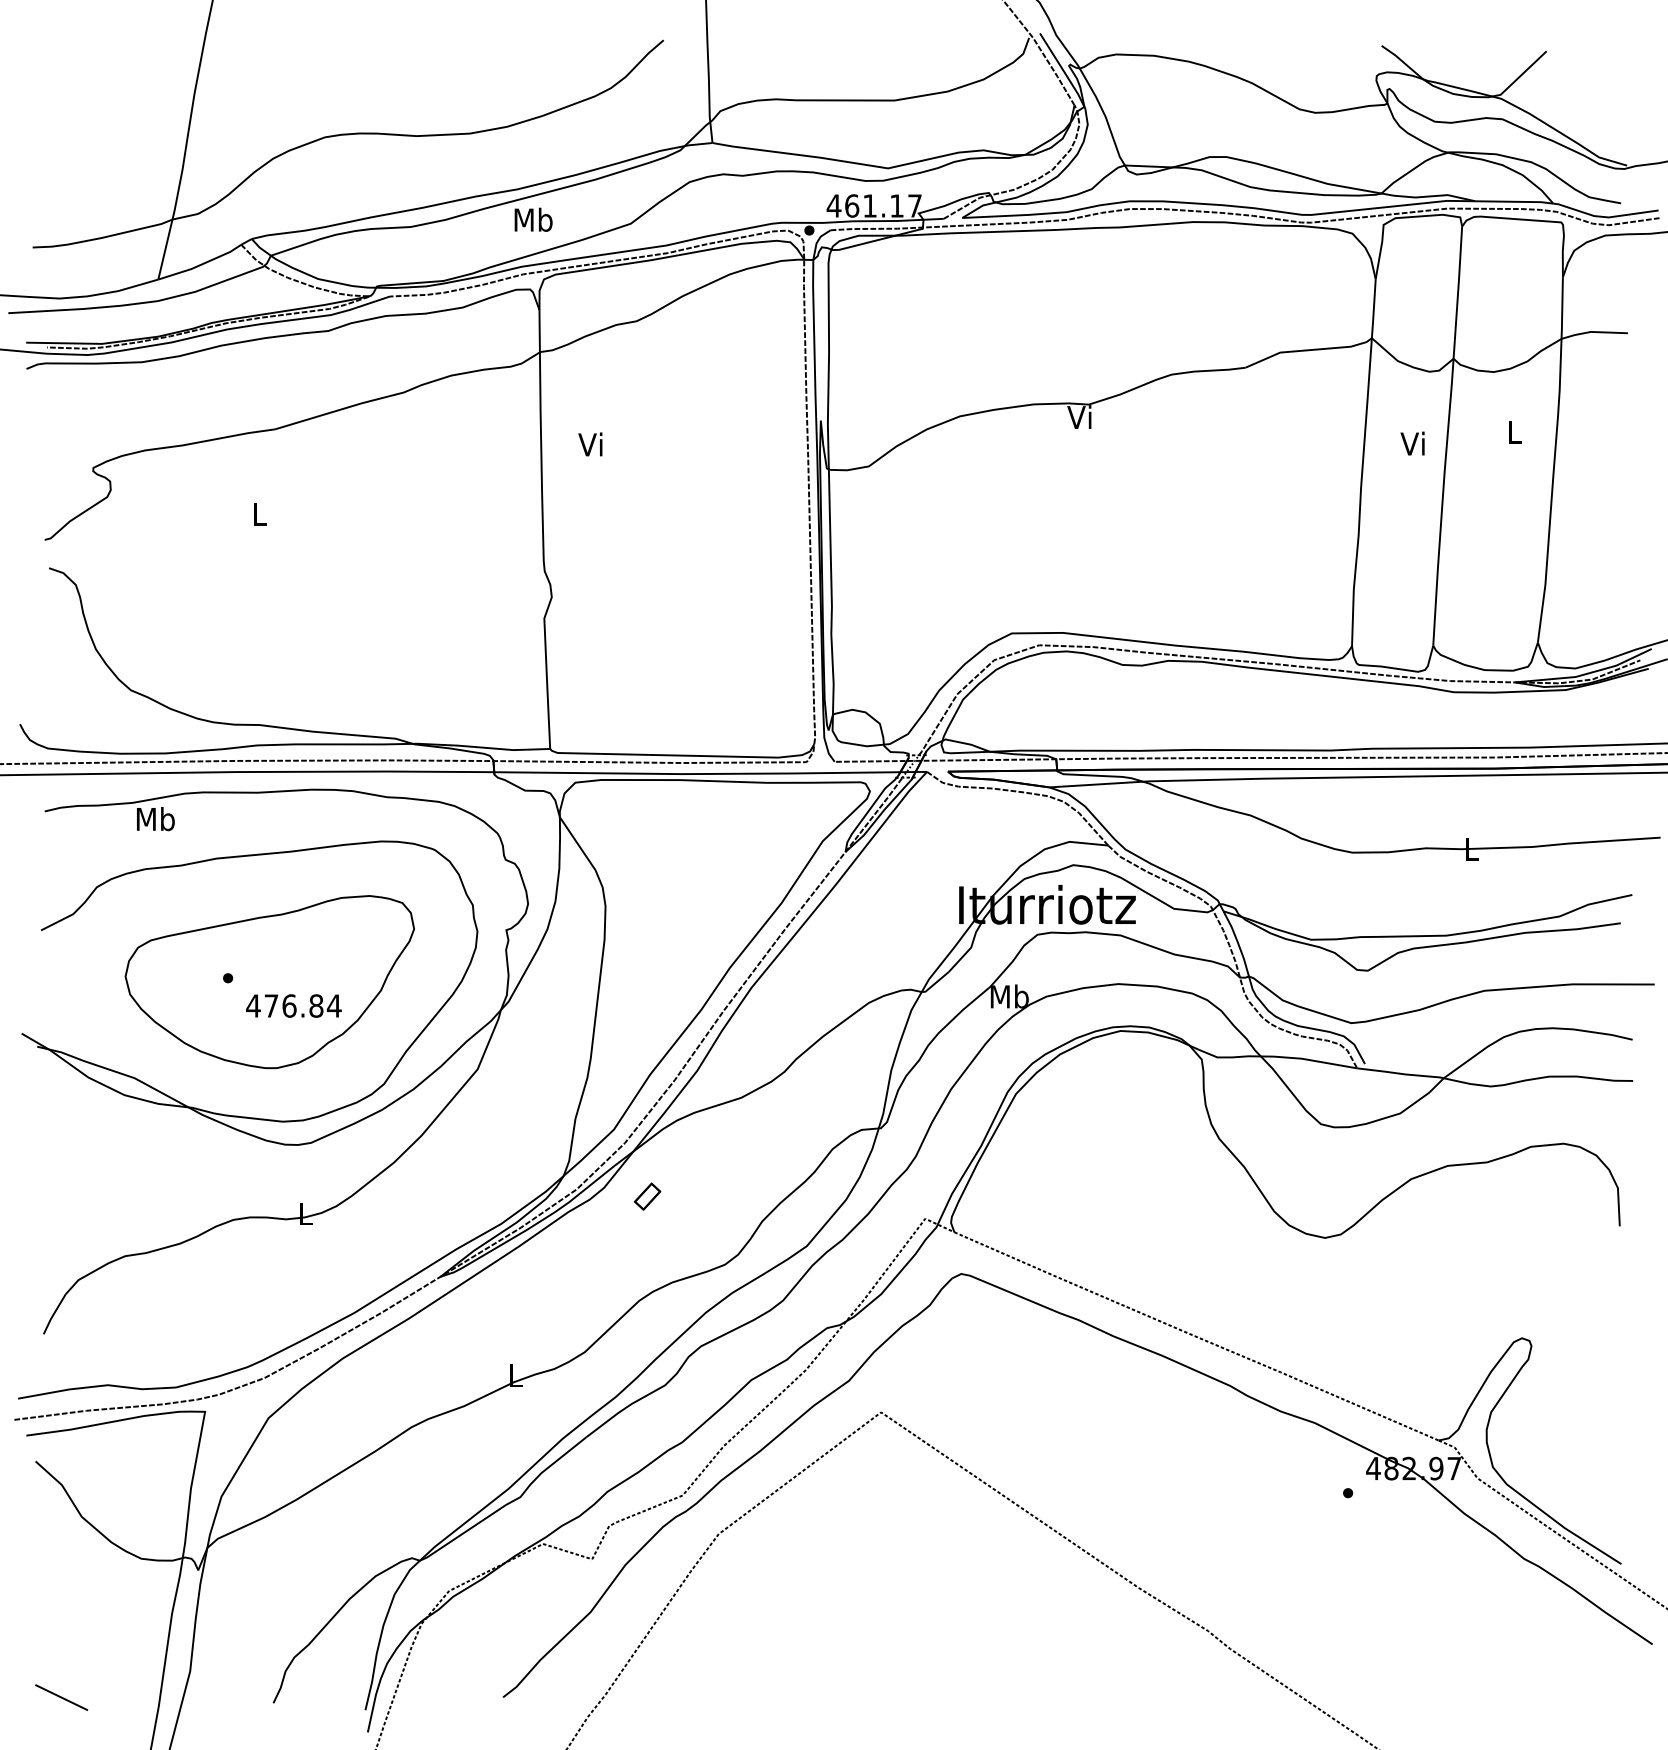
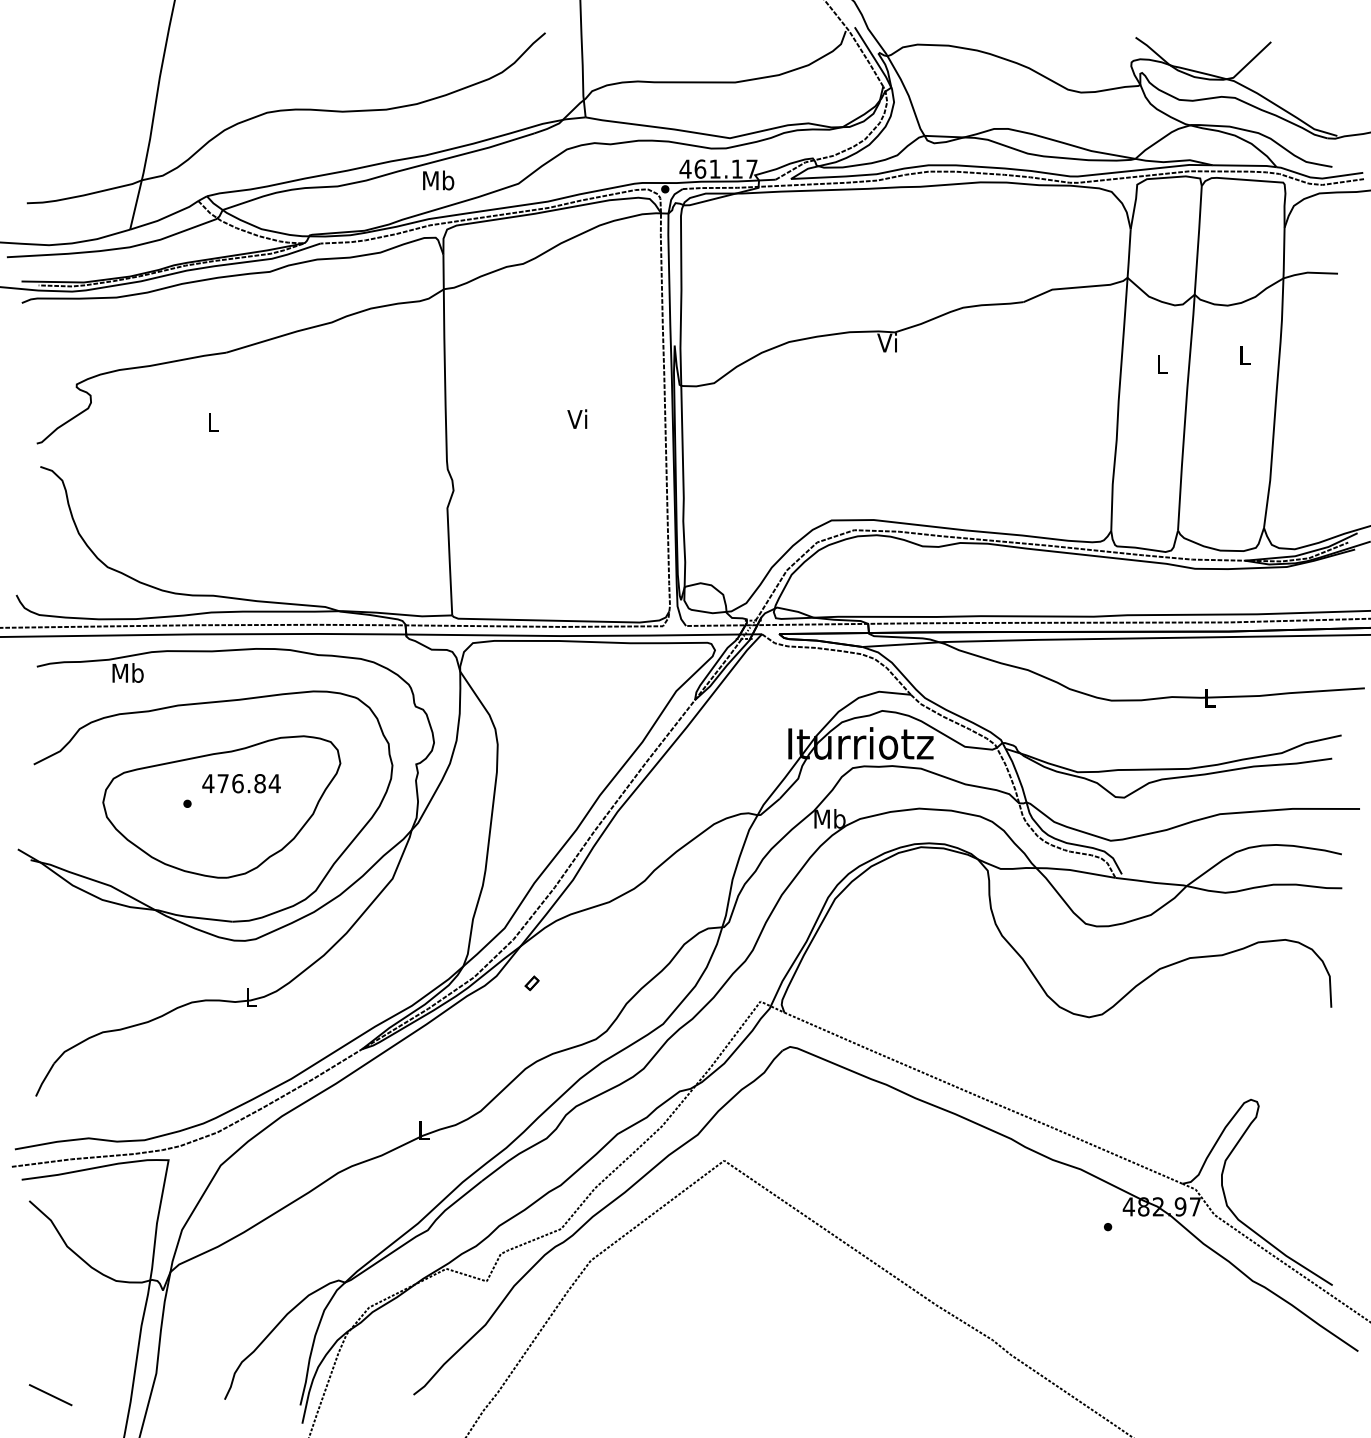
text: (590, 443) -> (577, 418), moved
text: (1411, 443) -> (1160, 364), Vi -> L
text: (293, 1005) -> (241, 783), moved
part: (646, 1196) -> (531, 983), size x0.62

